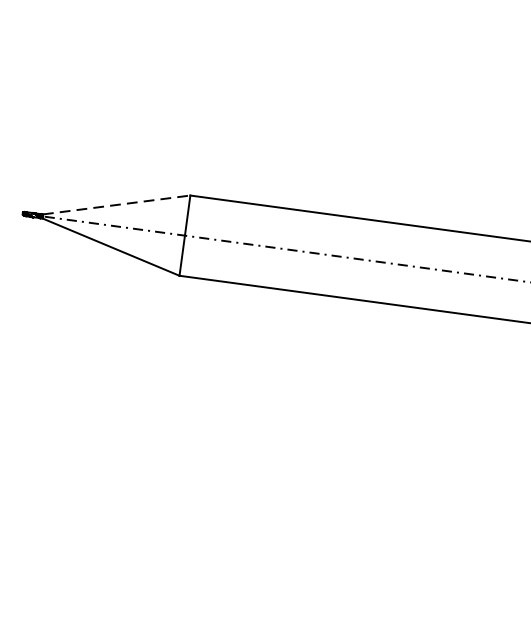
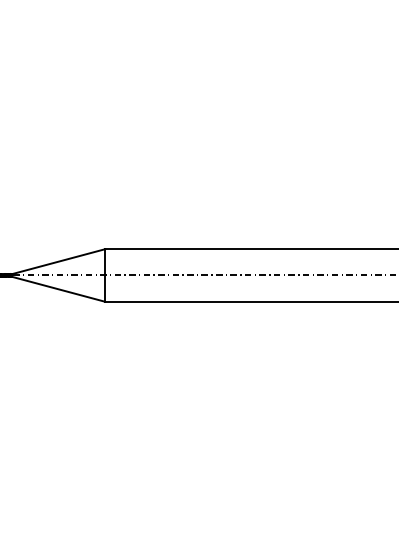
line: (118, 204) -> (59, 261), dashed -> solid

